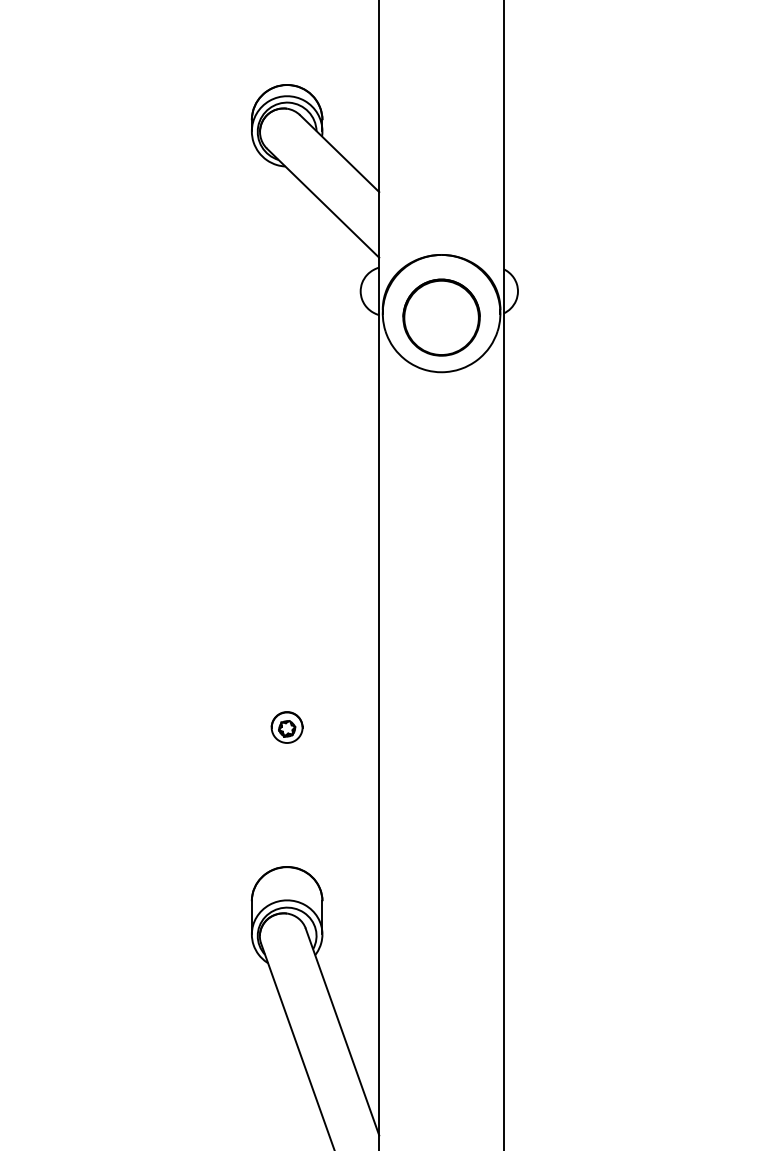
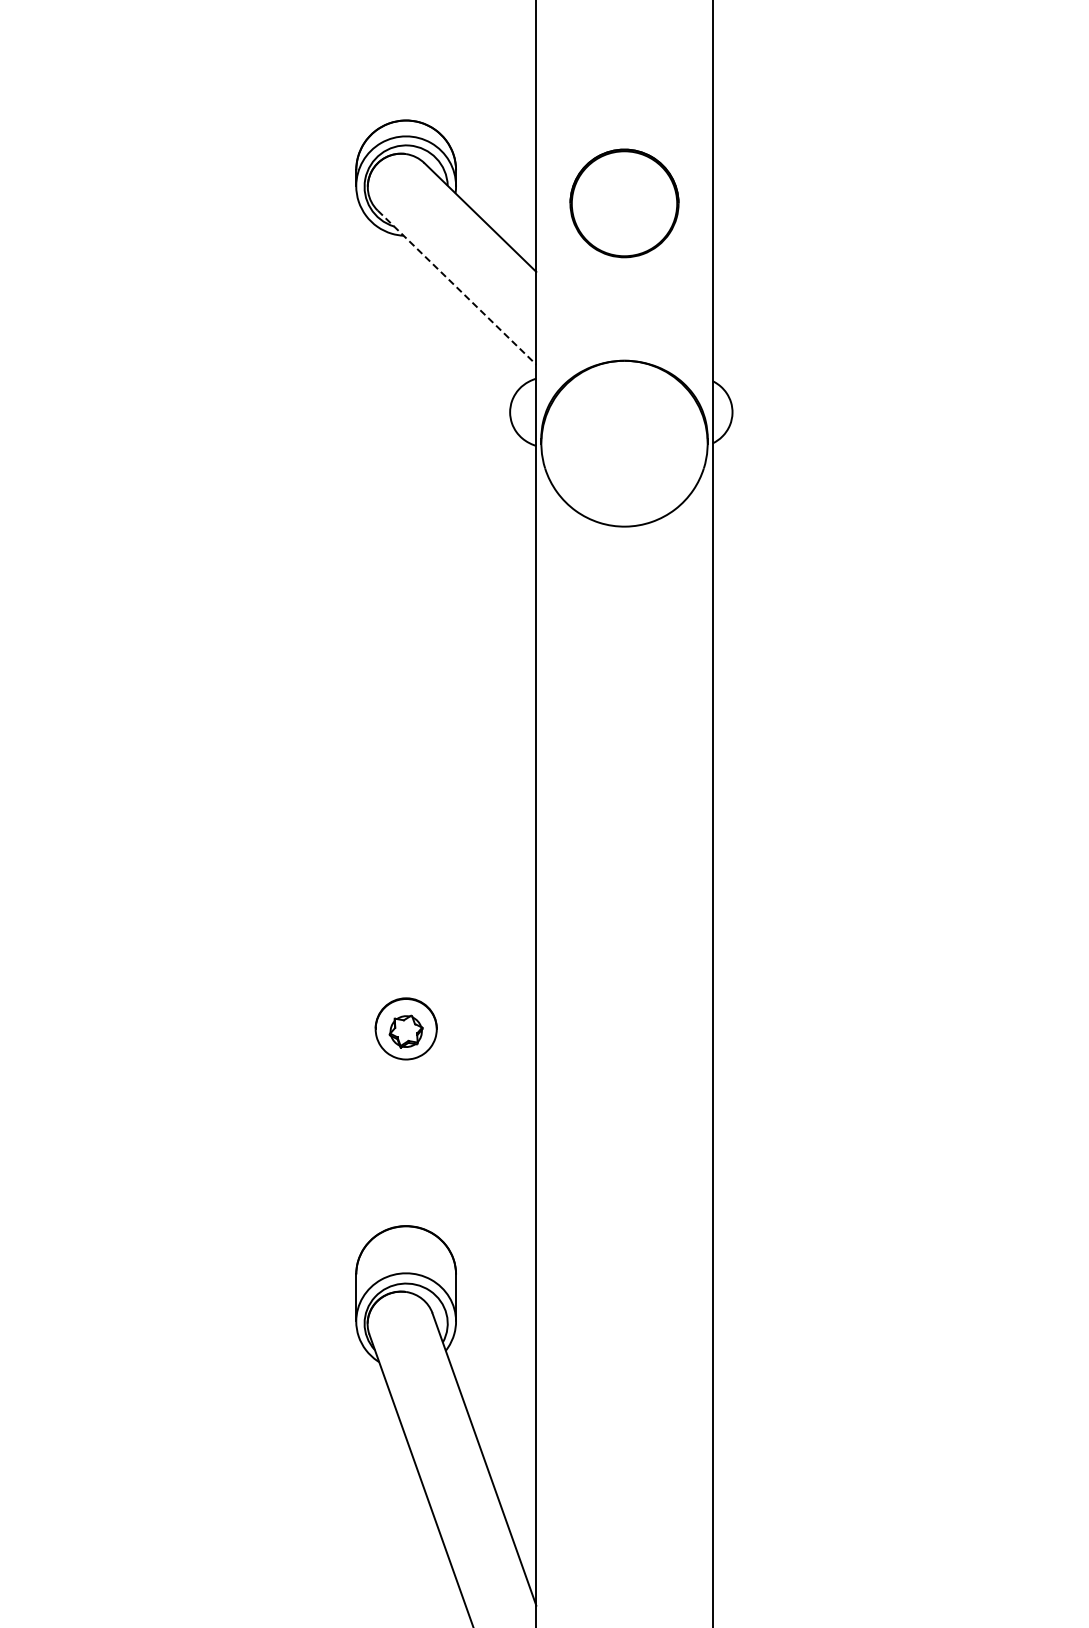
line: (323, 203) -> (457, 287), solid -> dashed
part: (441, 317) -> (624, 203), moved
part: (286, 727) -> (405, 1028), size x1.4

